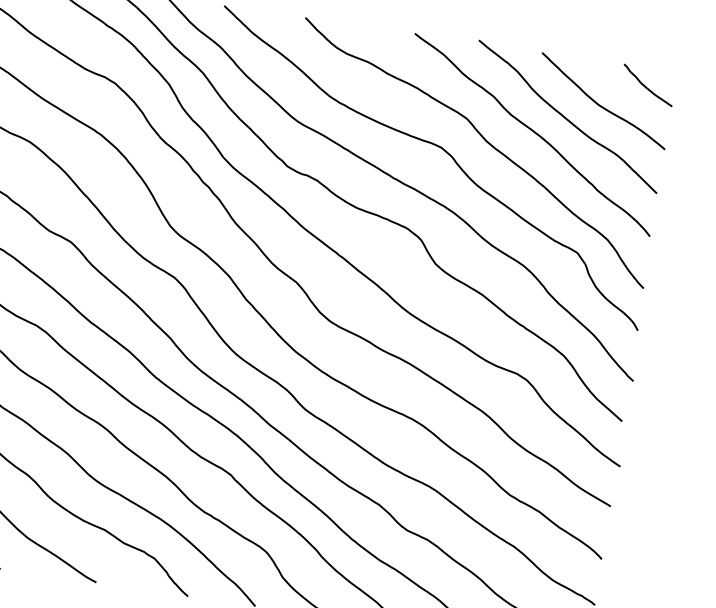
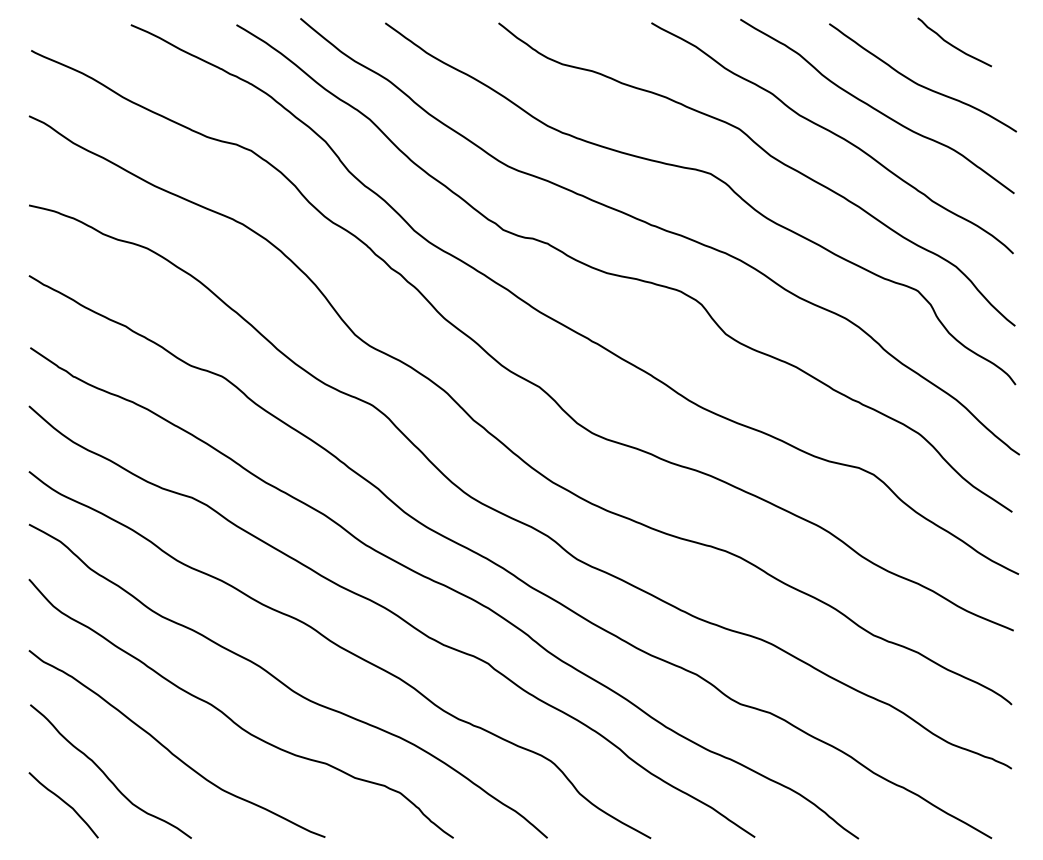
curve: (646, 86) -> (952, 44), moved

